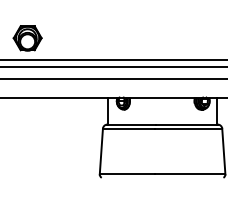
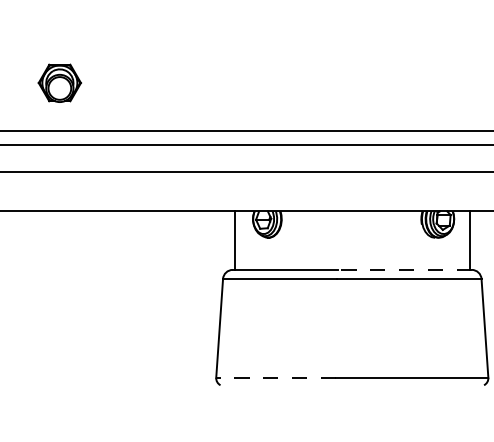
part: (27, 38) -> (59, 83), size x0.7
line: (186, 124) -> (404, 269), solid -> dashed
line: (127, 174) -> (276, 378), solid -> dashed

